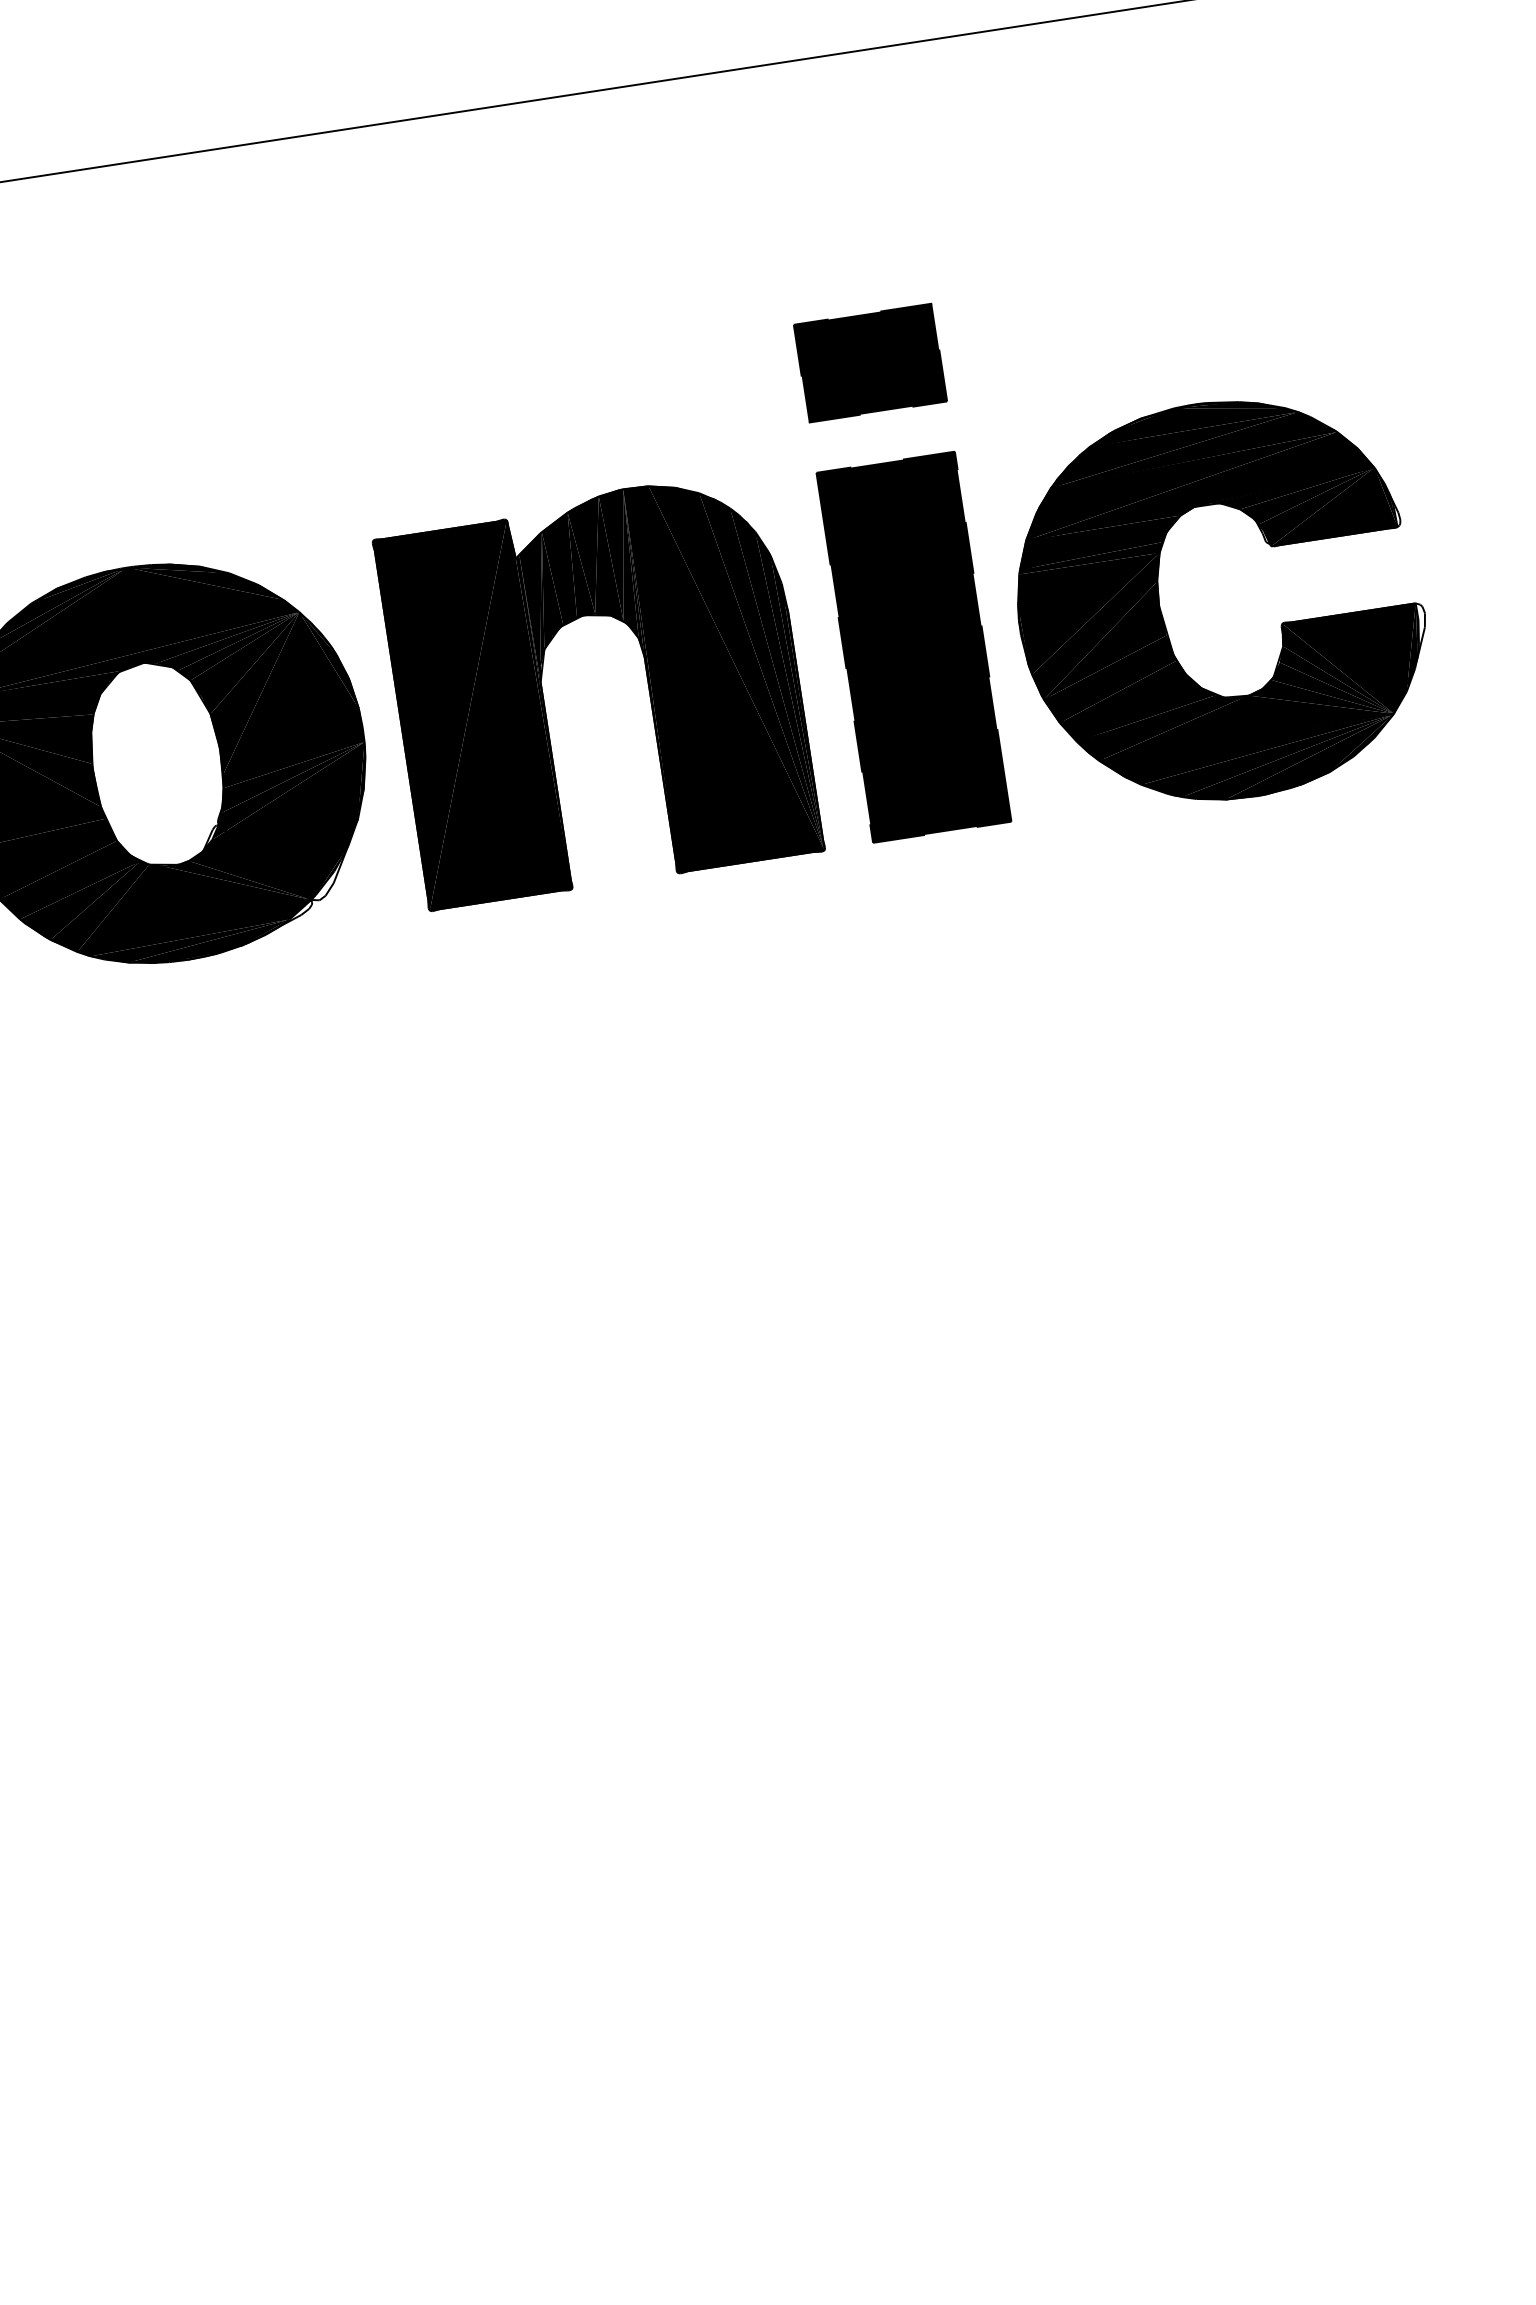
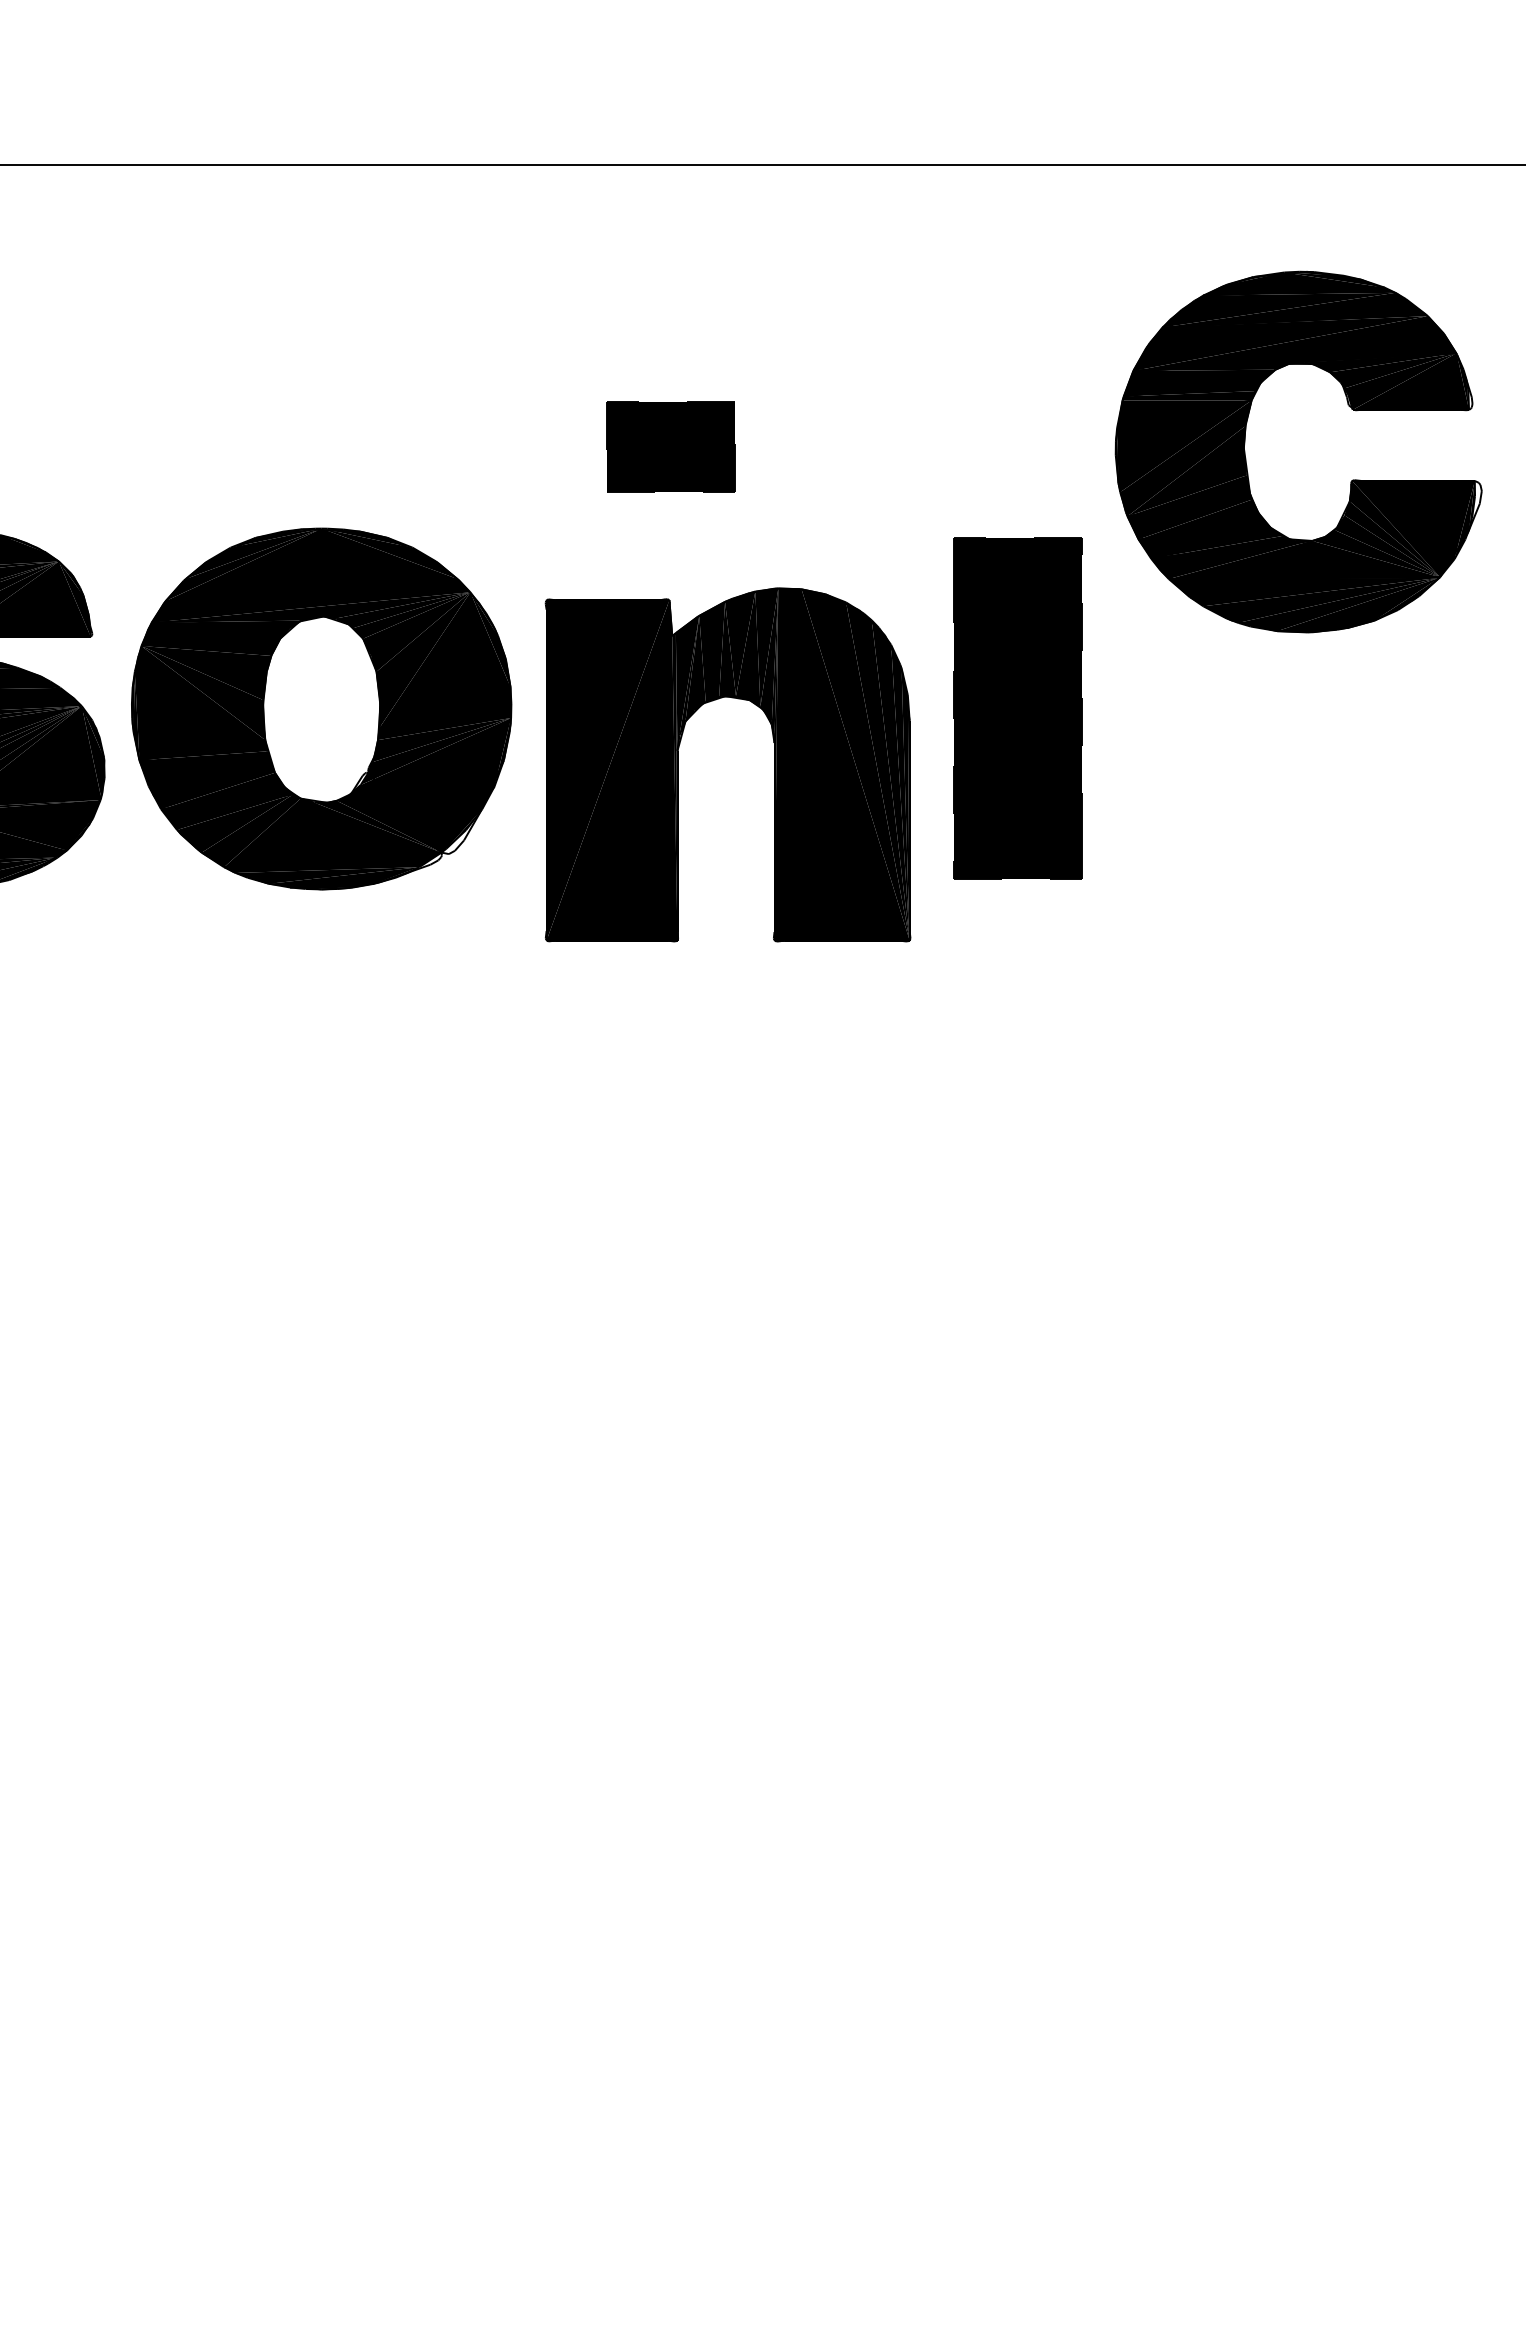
part: (869, 362) -> (670, 446), moved
part: (1163, 616) -> (1246, 458), moved
part: (648, 681) -> (774, 764), moved

